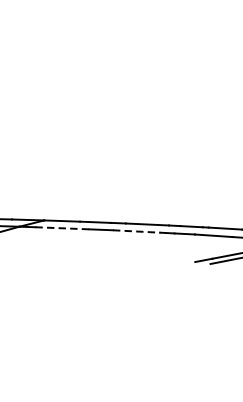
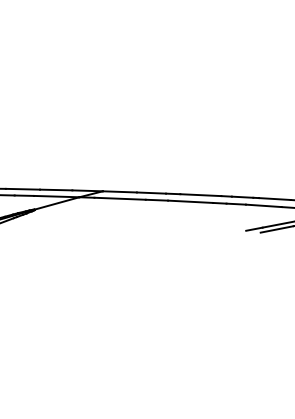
line: (62, 228) -> (120, 198), dashed -> solid
line: (136, 231) -> (190, 201), dashed -> solid

